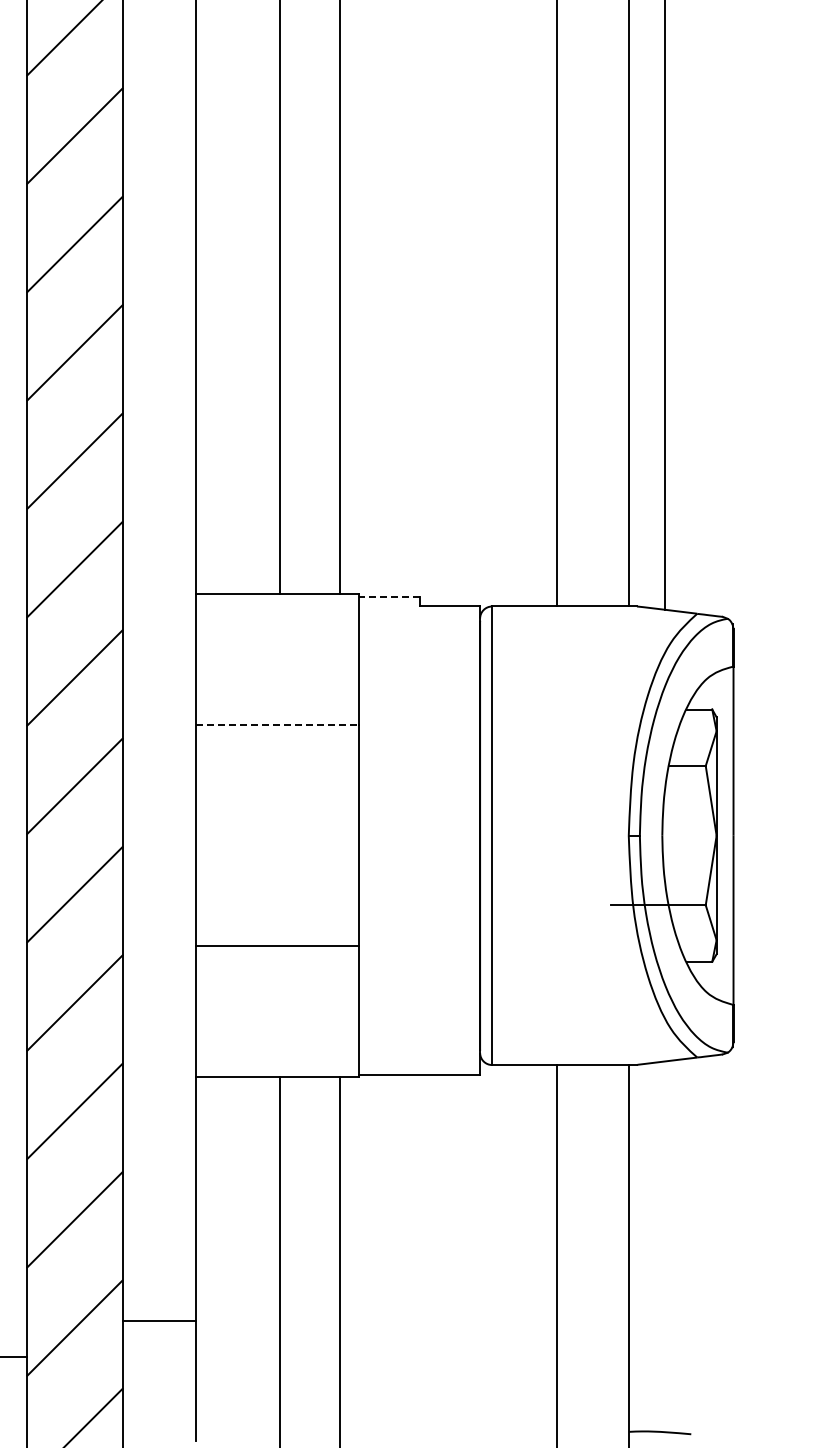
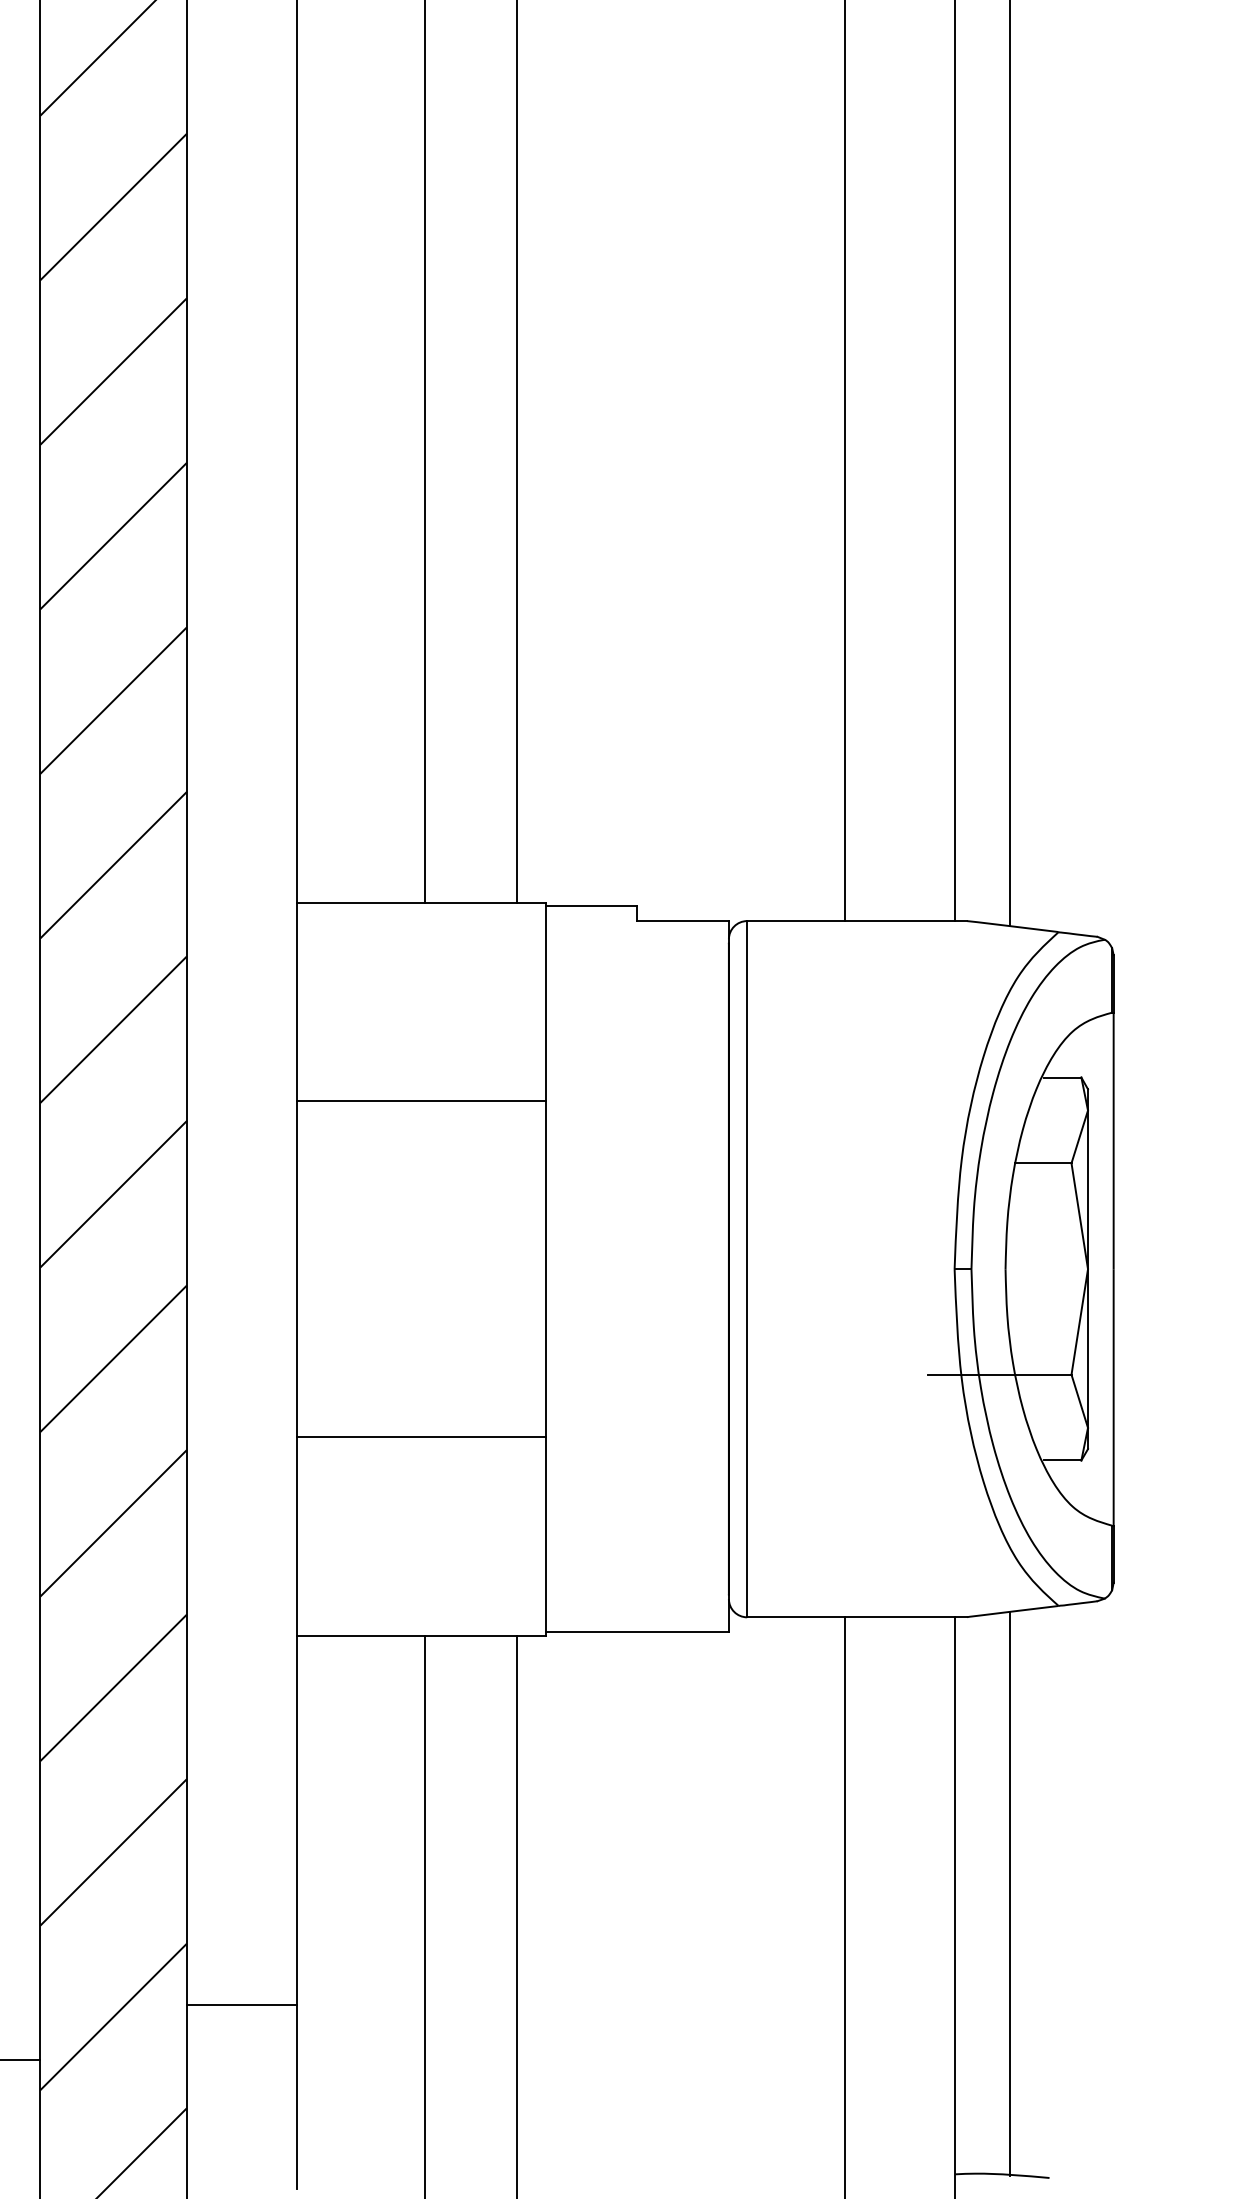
line: (389, 596) -> (591, 905), dashed -> solid
line: (277, 724) -> (421, 1100), dashed -> solid
line: (665, 1246) -> (1010, 1892), added

